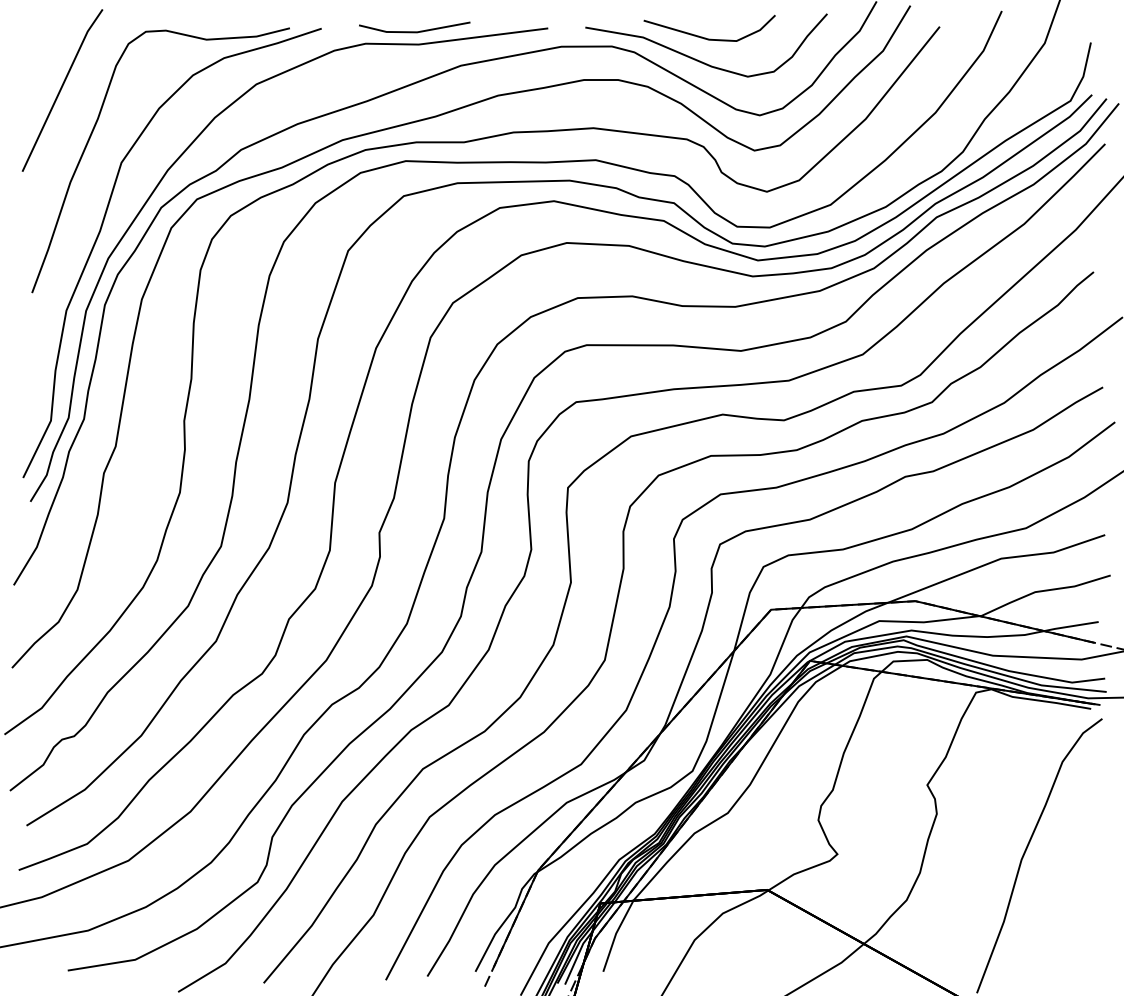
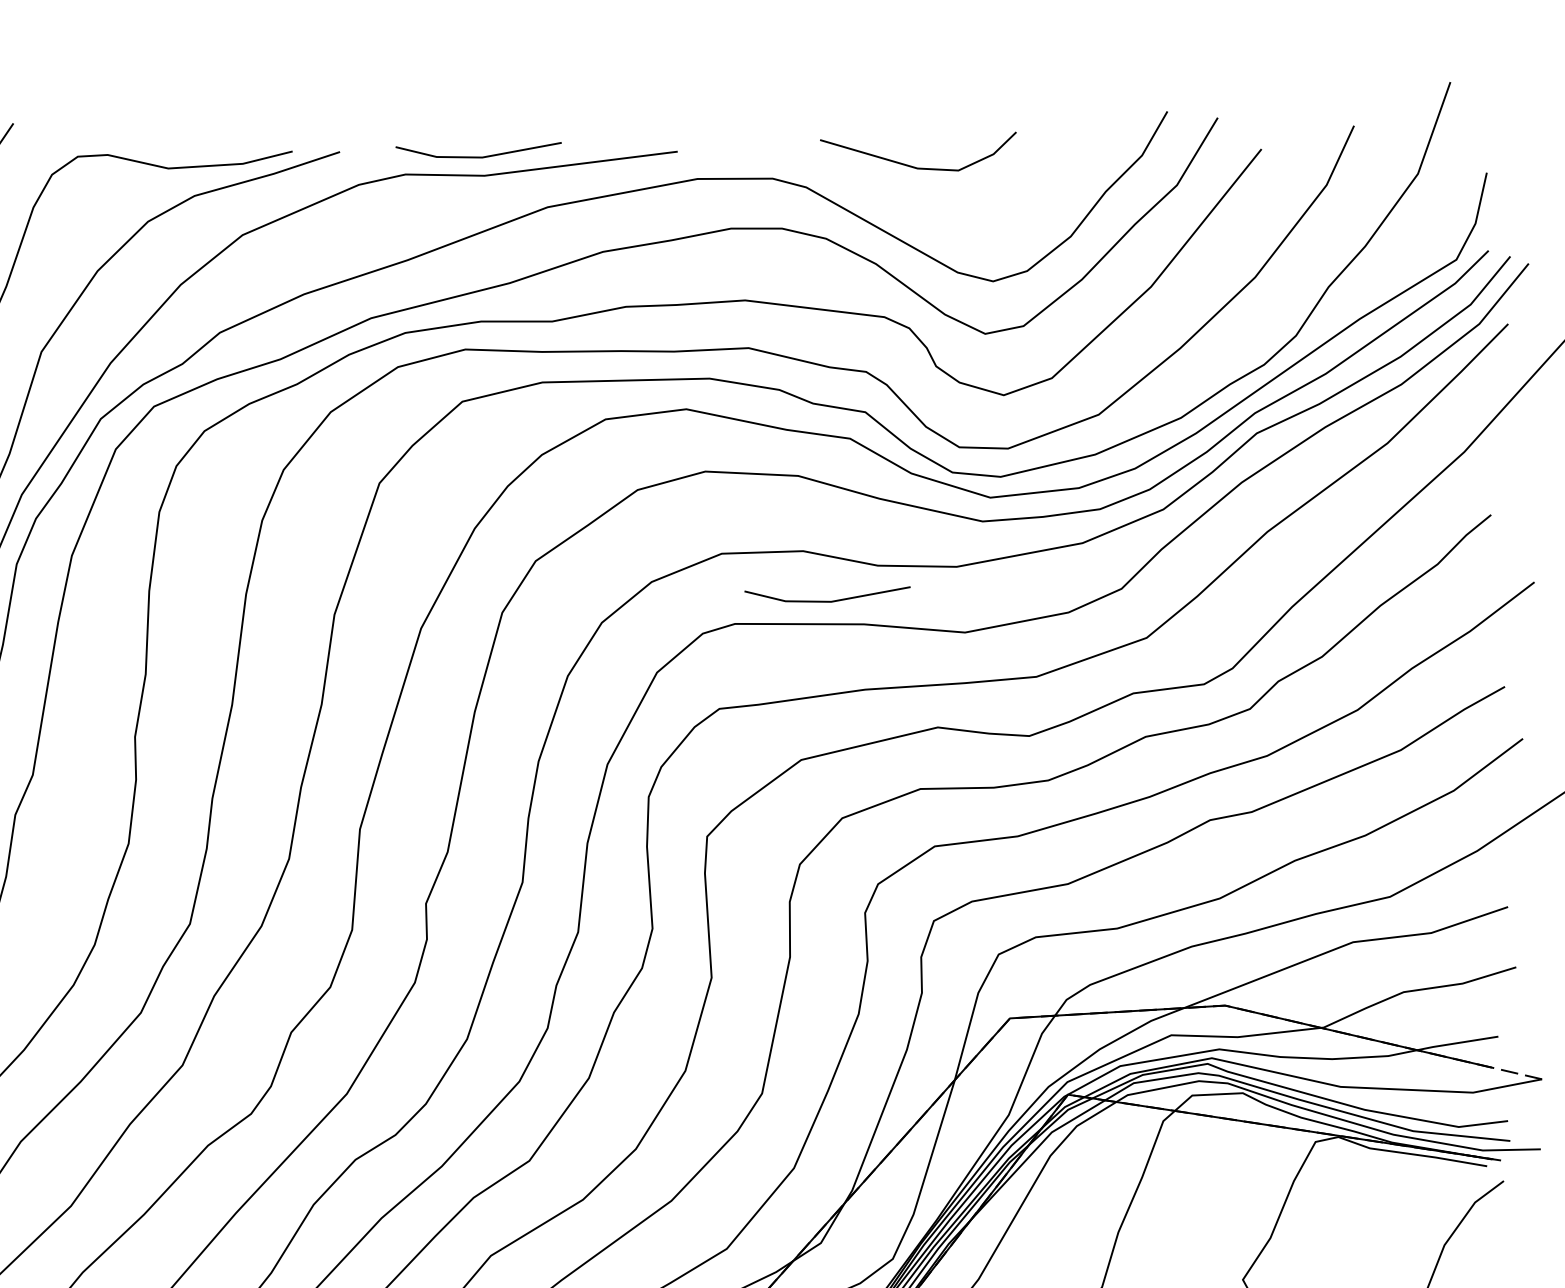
curve: (700, 60) -> (904, 199), removed
line: (648, 329) -> (827, 600), added

